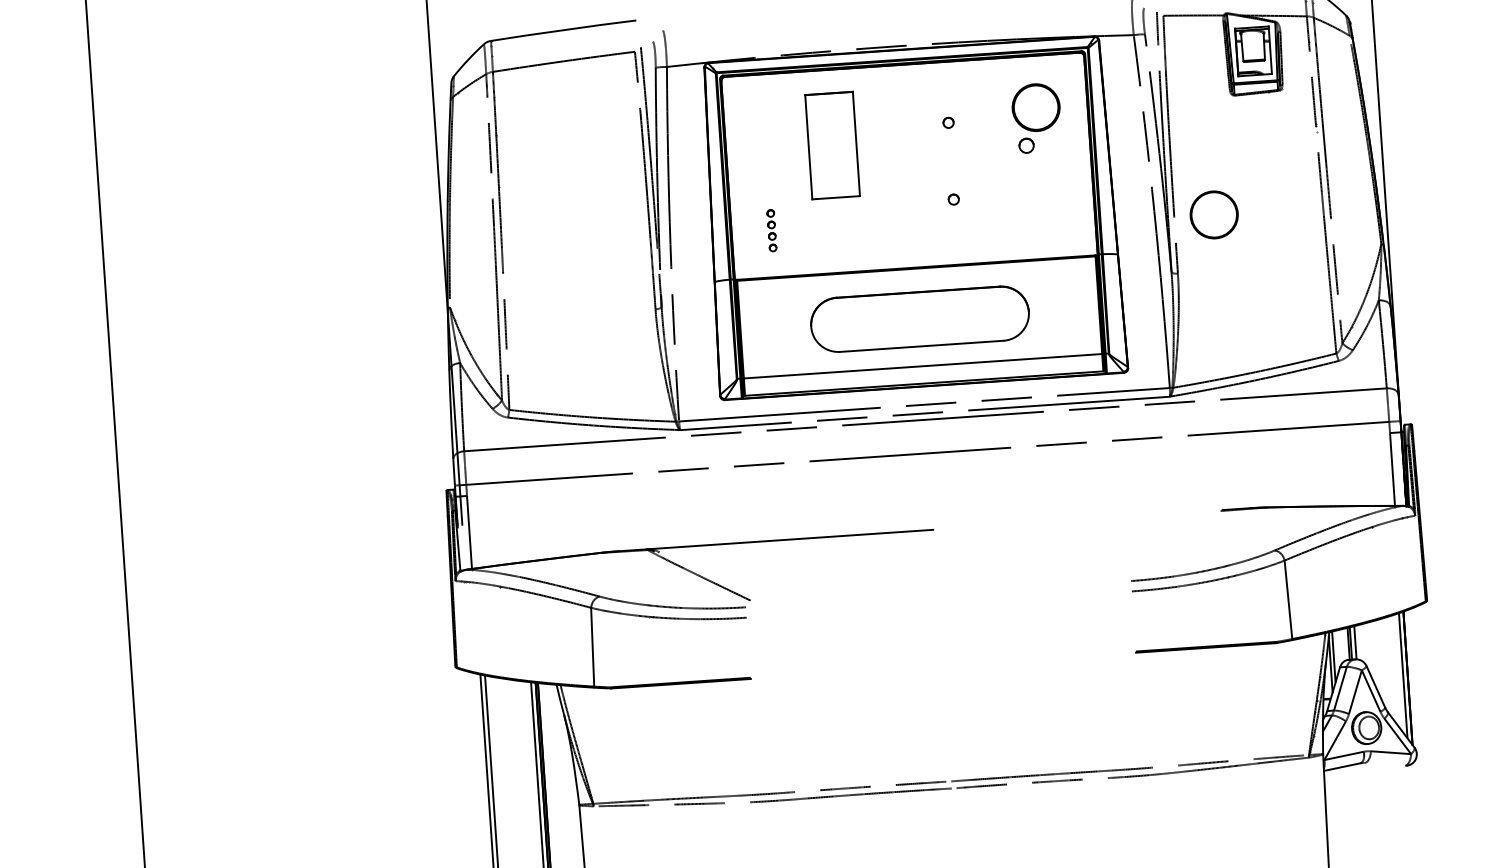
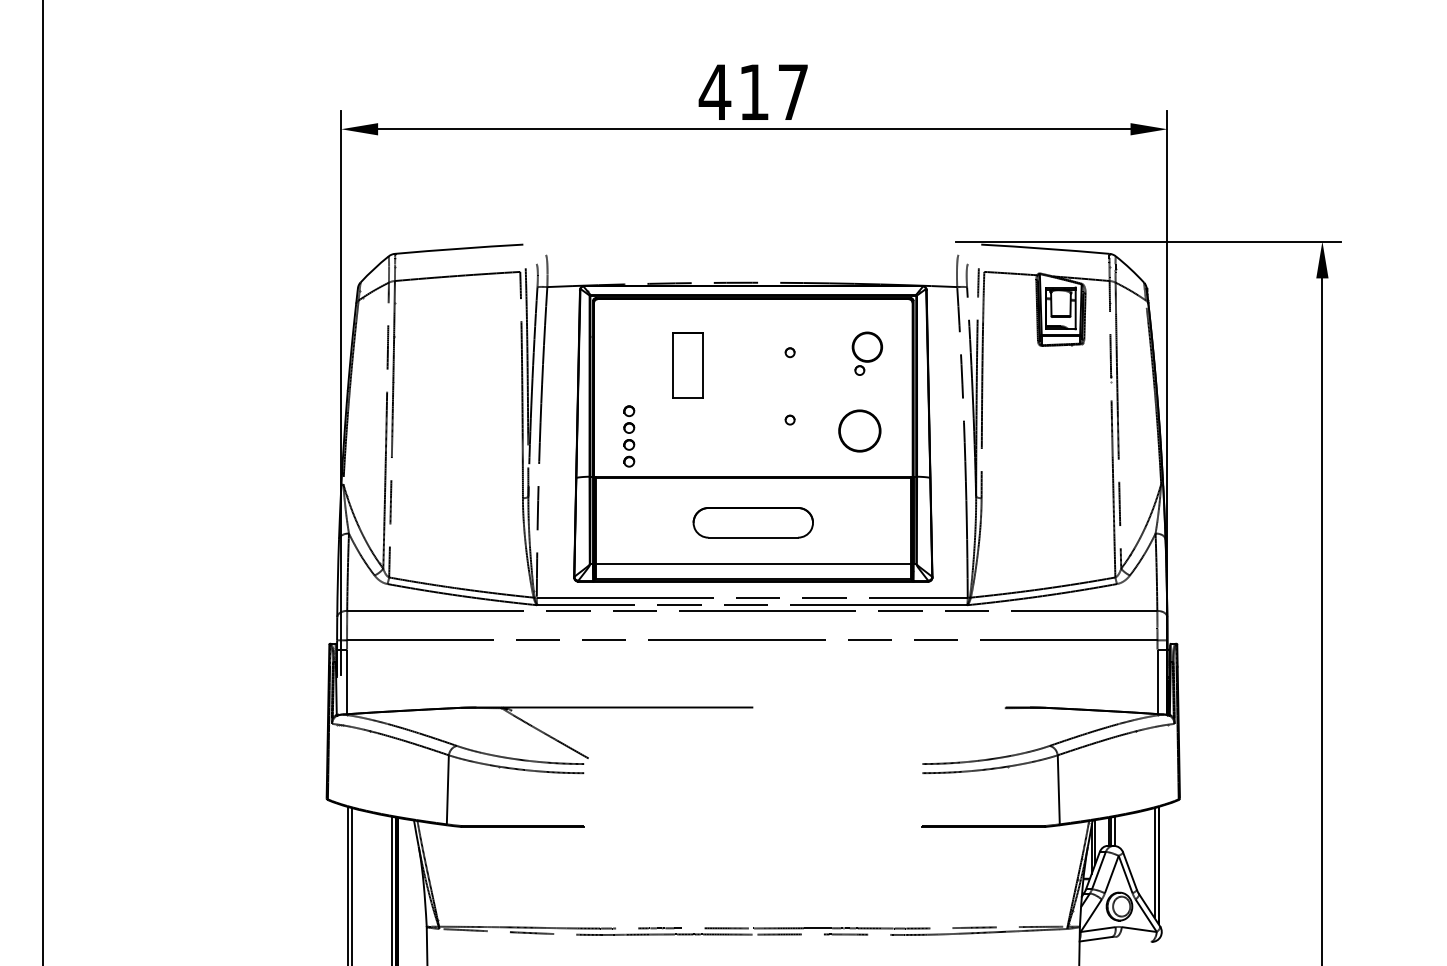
part: (1035, 117) -> (866, 353), size x0.71
part: (832, 145) -> (687, 365), size x0.71
part: (1213, 214) -> (859, 430), moved
part: (772, 230) -> (629, 436), size x1.67
part: (918, 319) -> (752, 522), size x0.62

